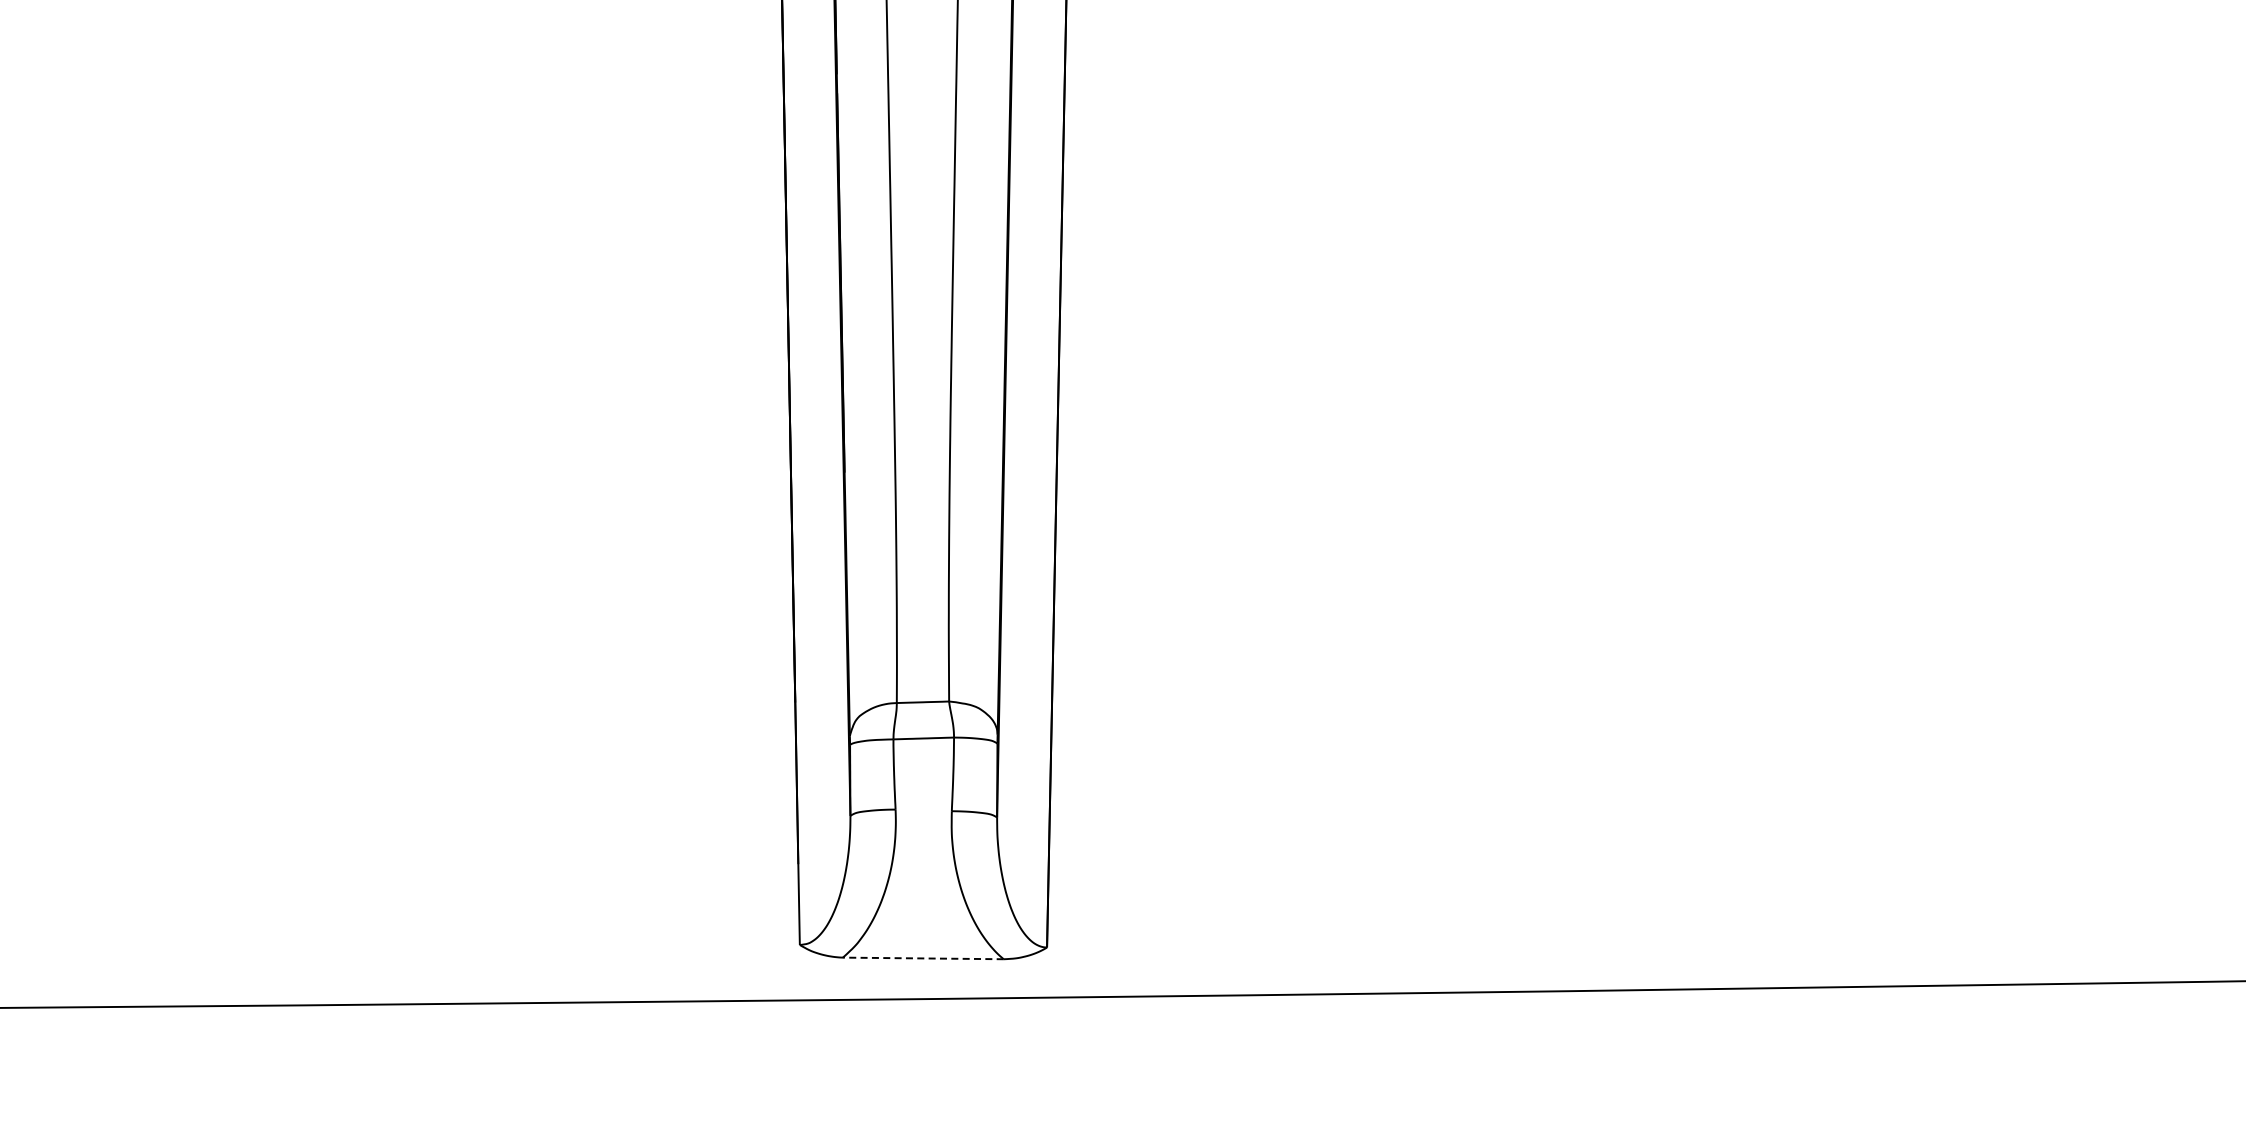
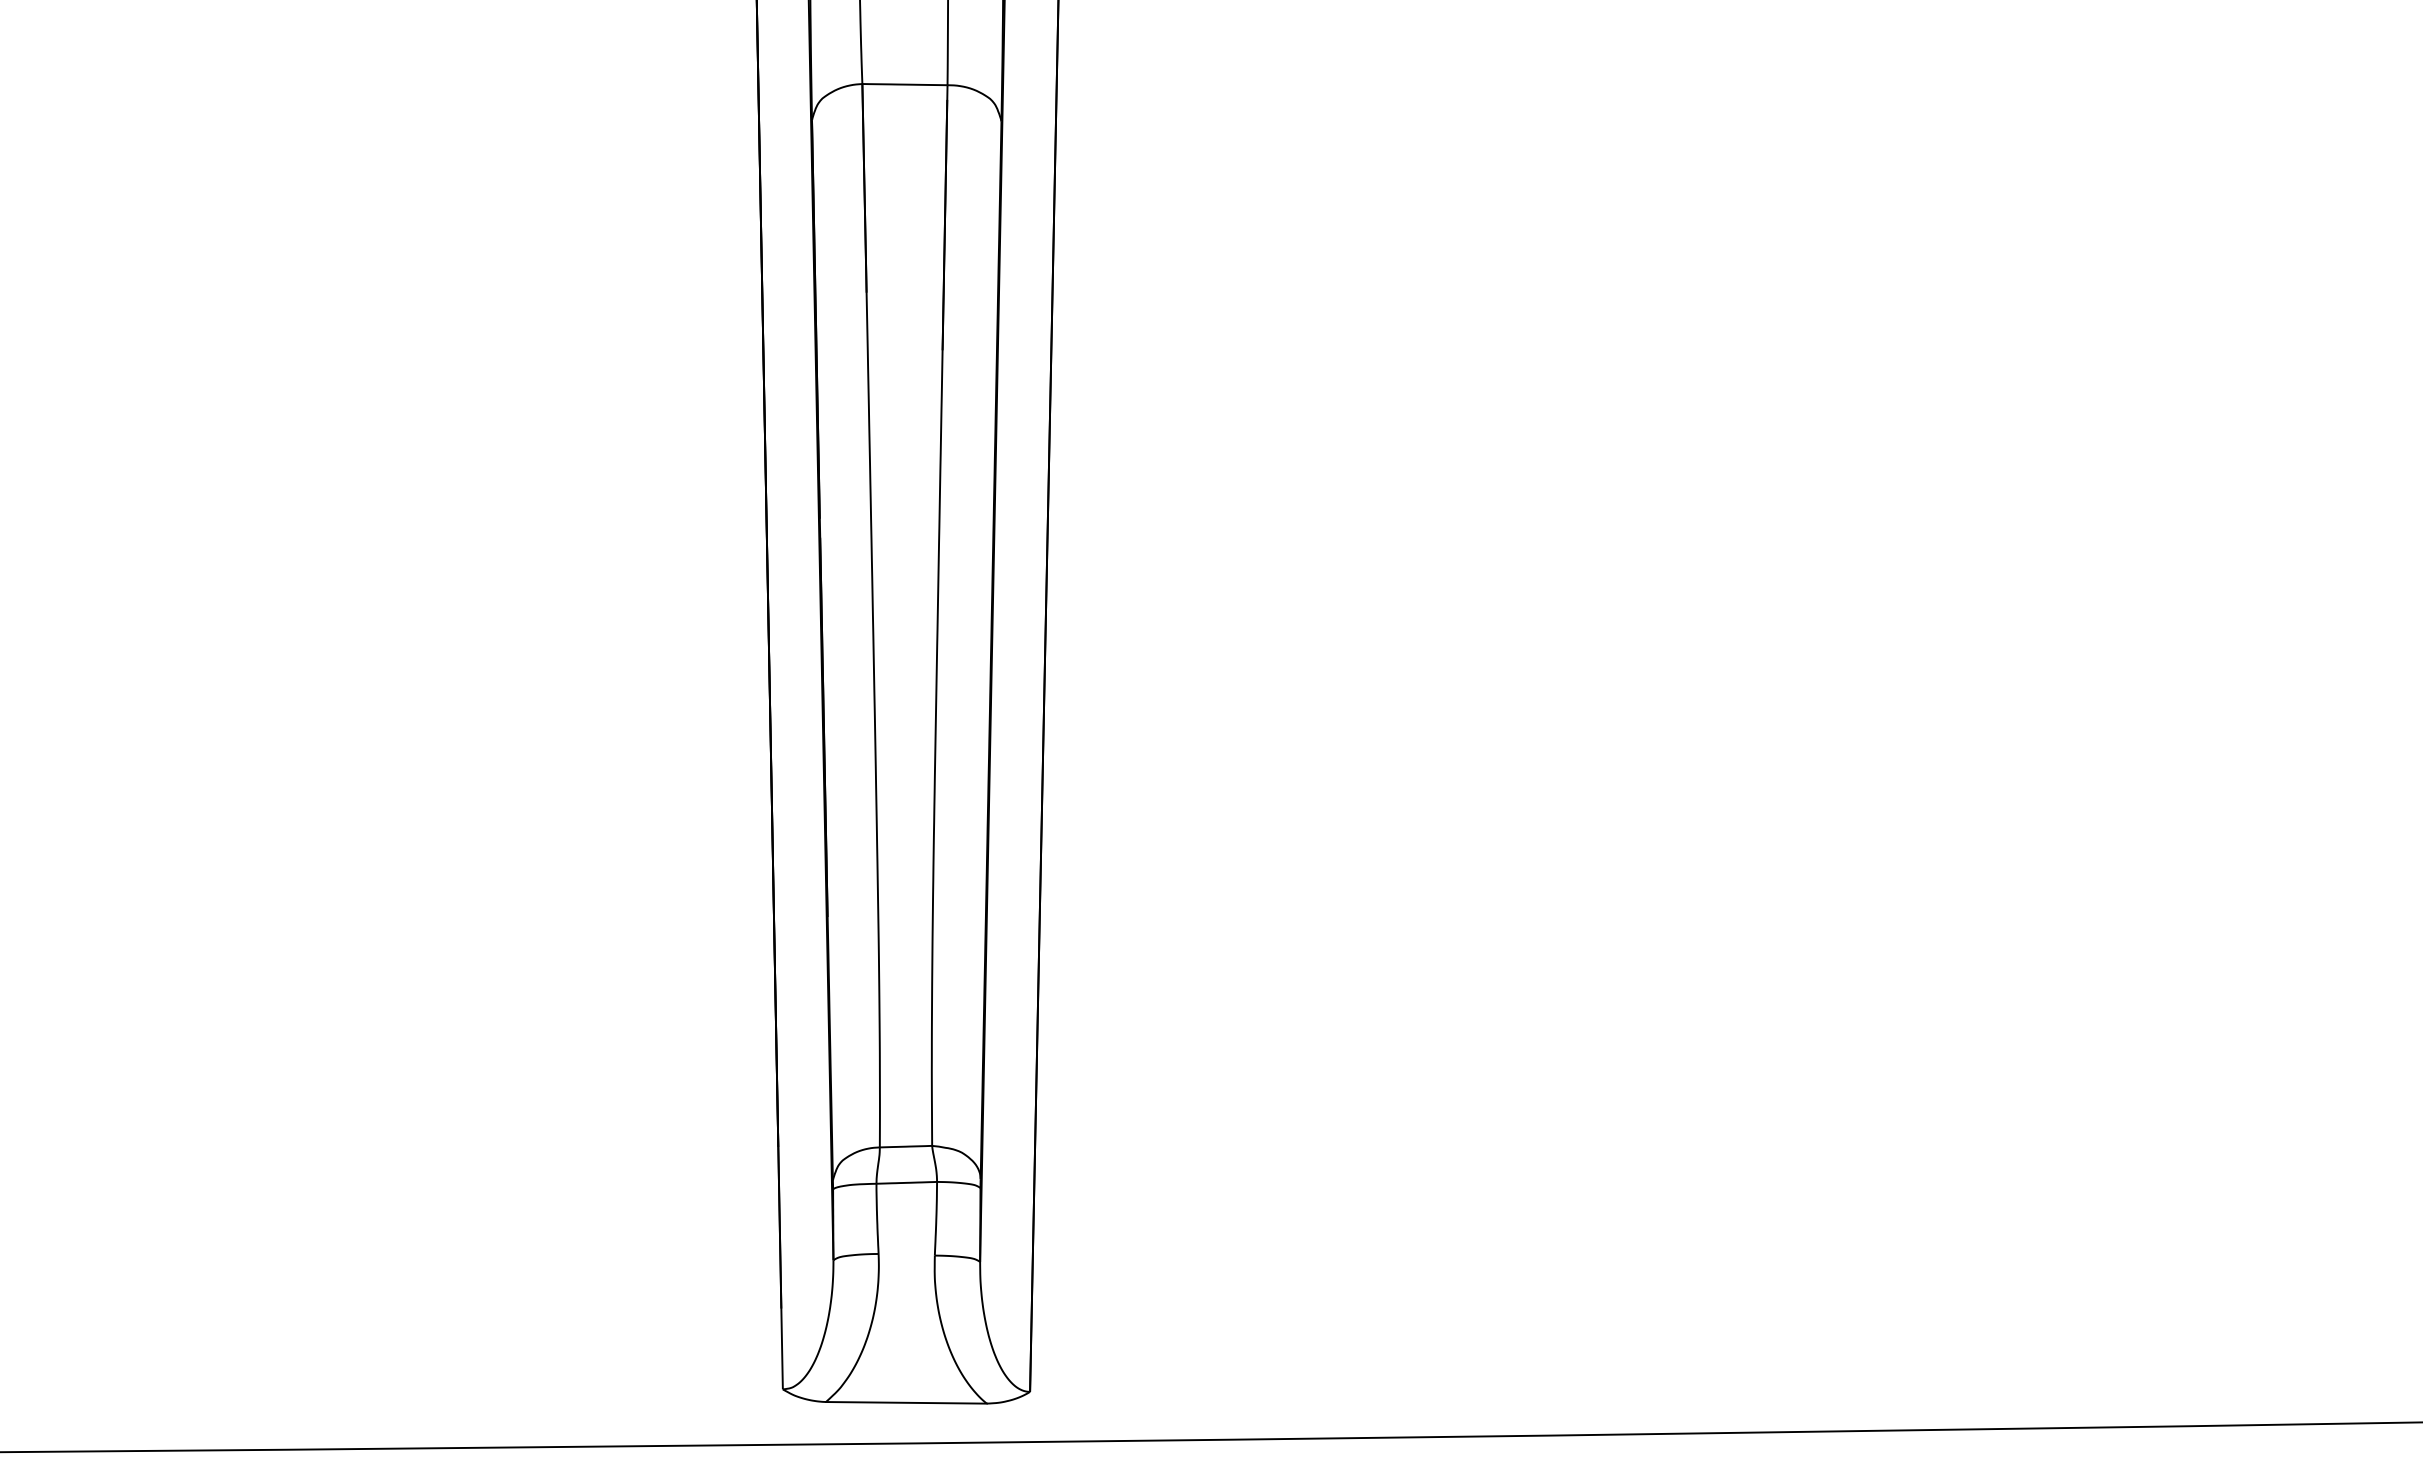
line: (922, 958) -> (905, 1402), dashed -> solid

